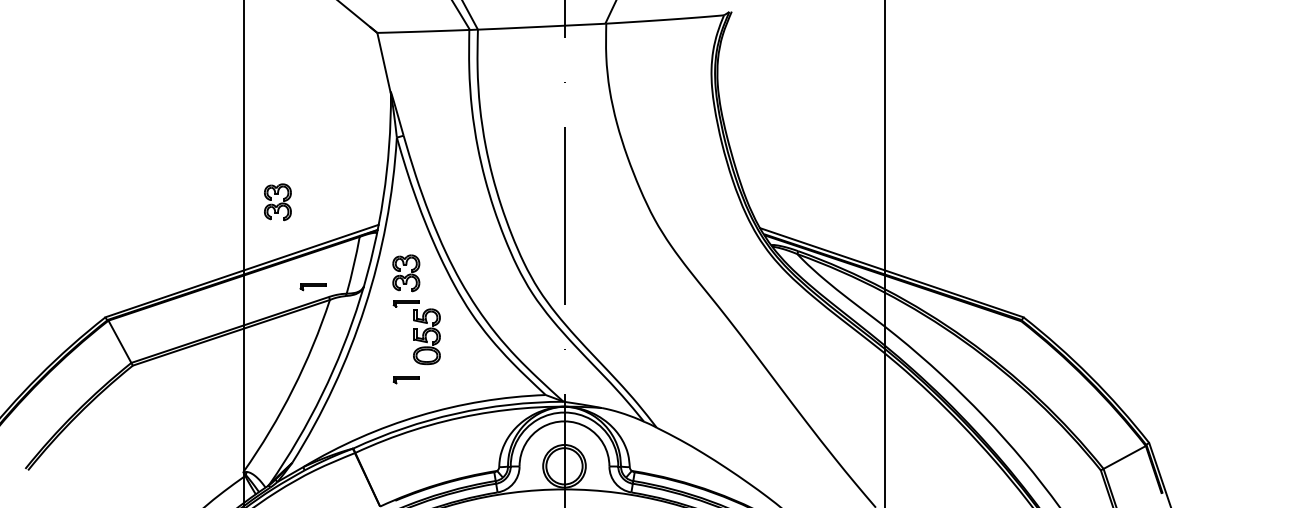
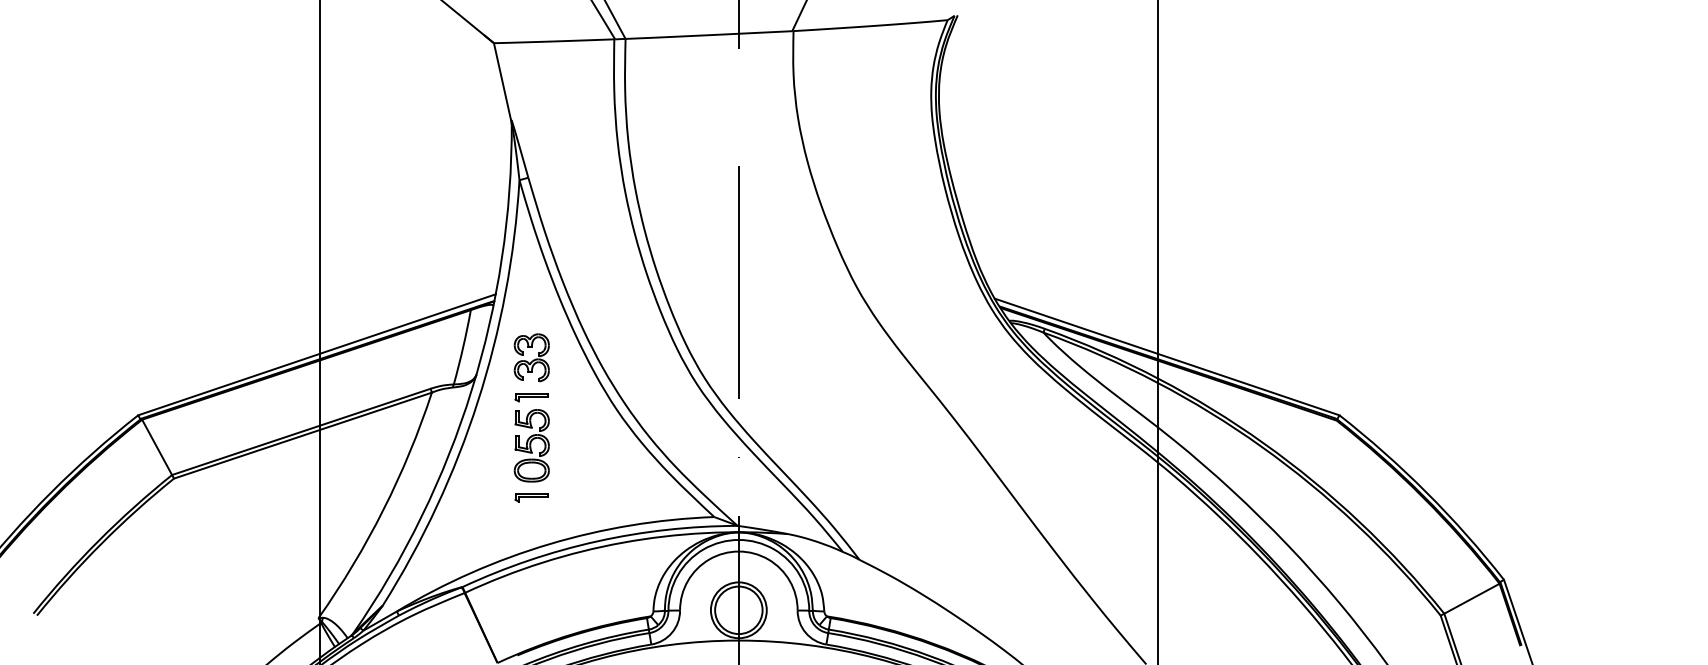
part: (277, 202) -> (363, 264), removed
part: (312, 286) -> (409, 375), removed
part: (426, 336) -> (531, 445), moved

